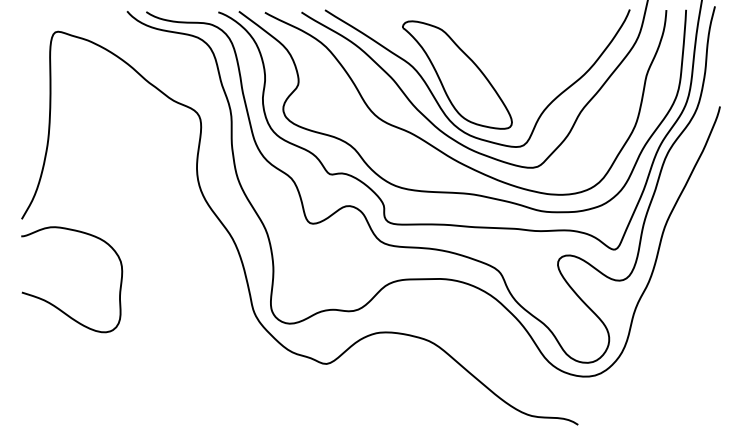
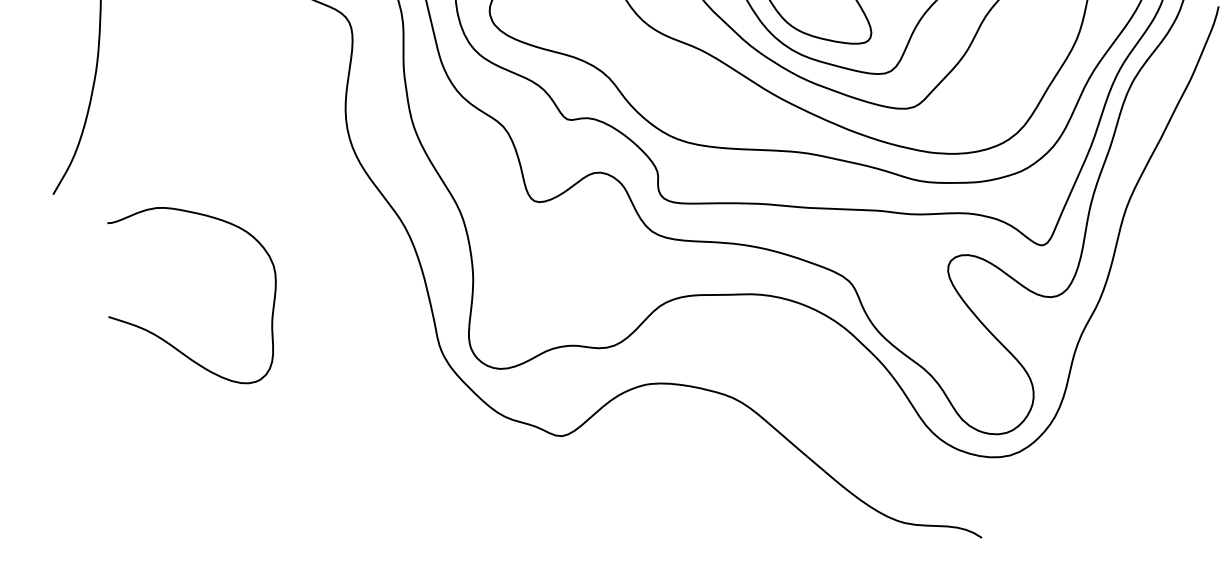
curve: (55, 305) -> (164, 338), moved

